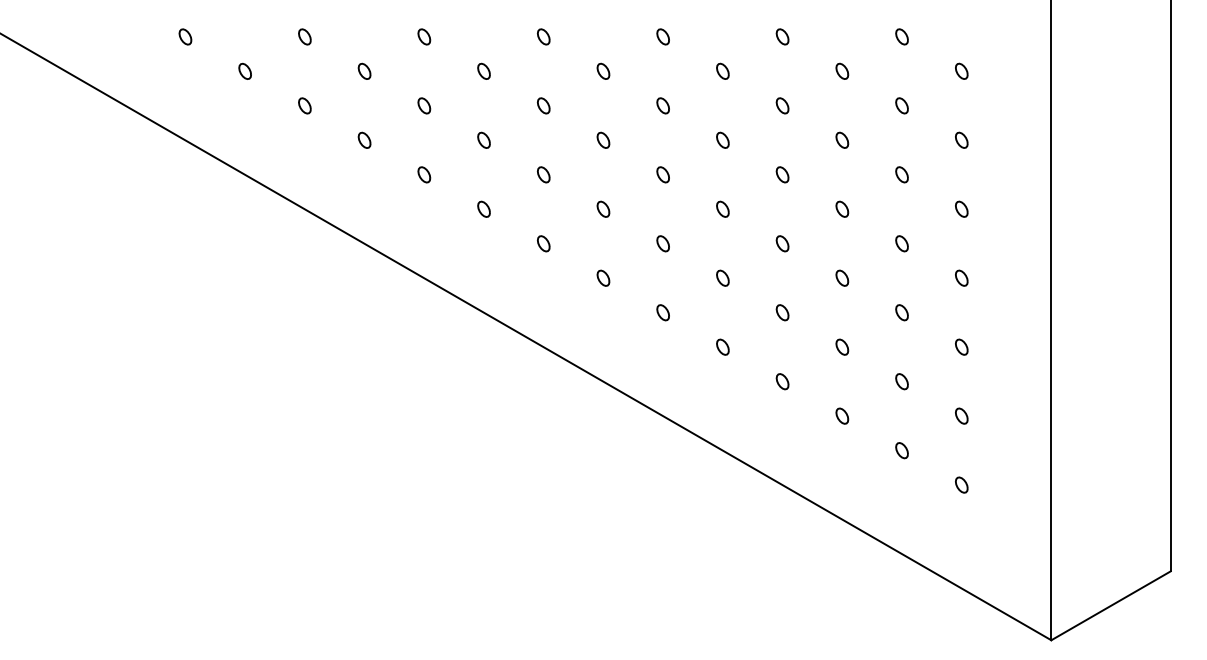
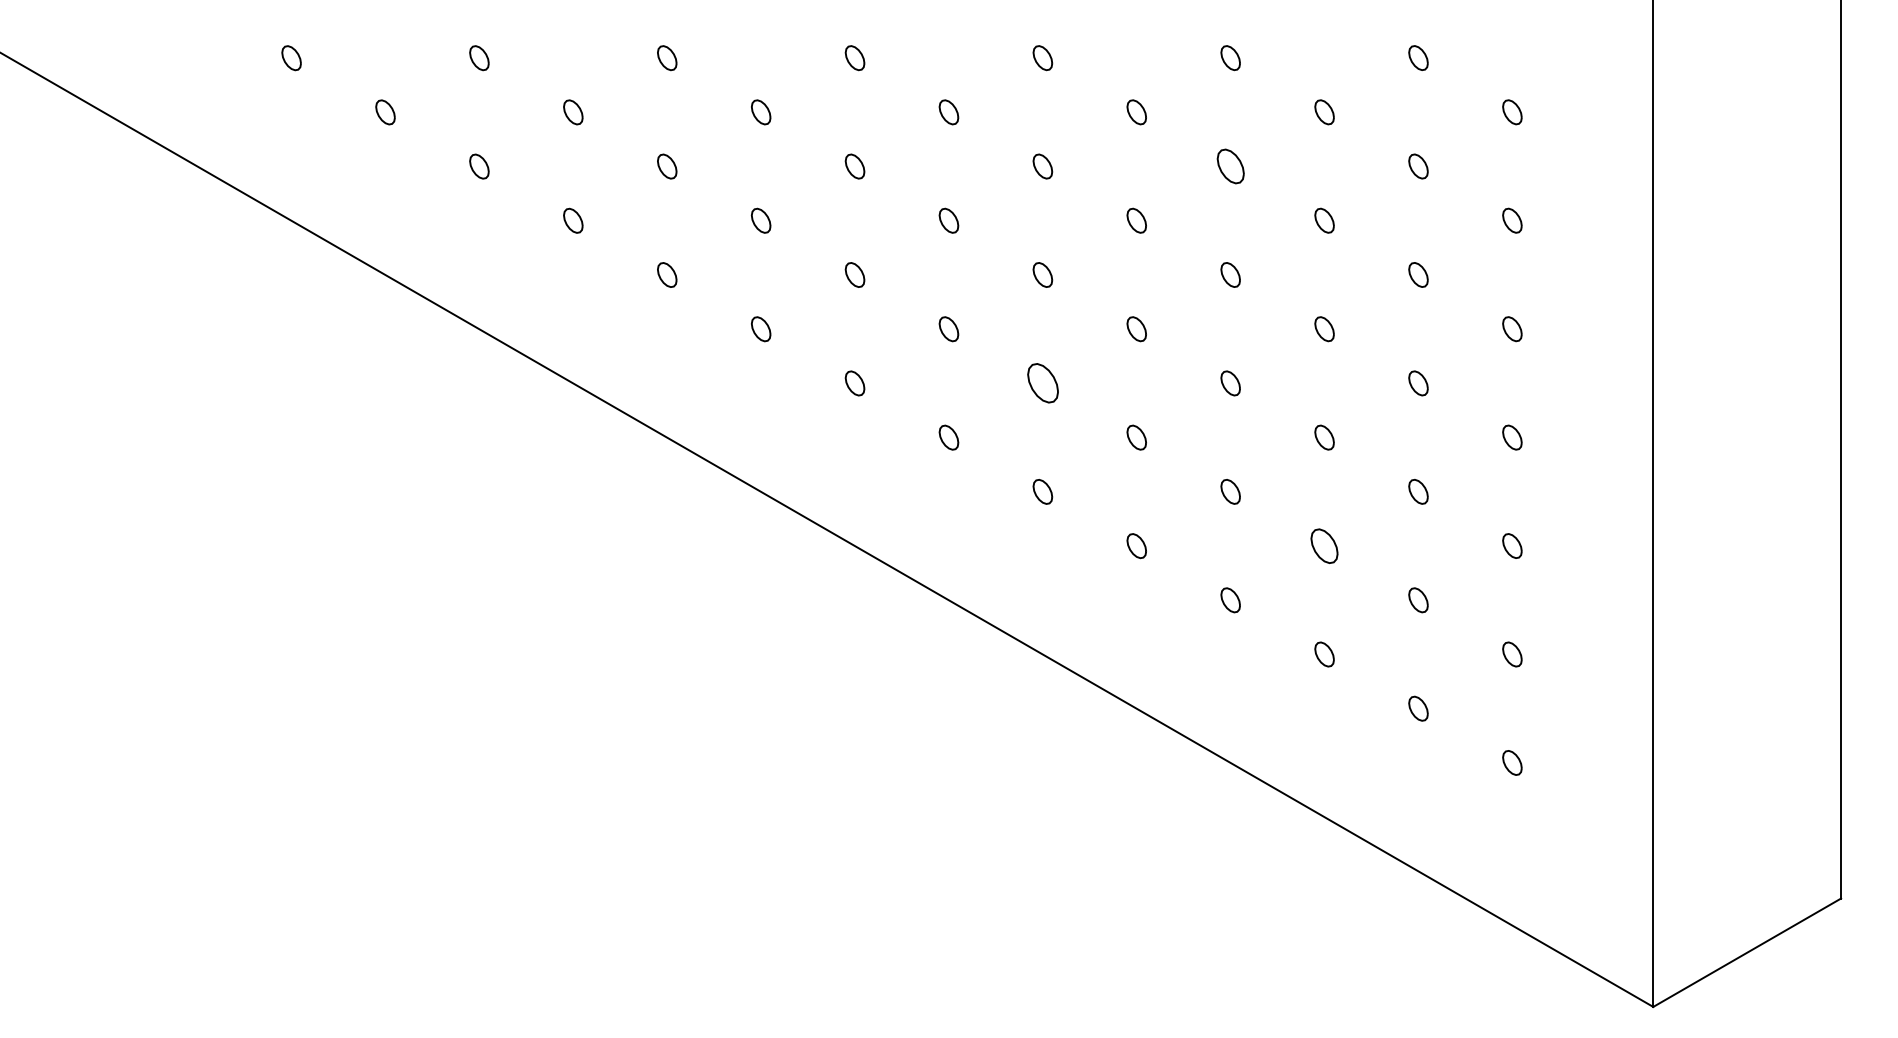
part: (782, 105) -> (1230, 165), size x1.4
part: (662, 243) -> (1041, 382), size x1.6
part: (842, 346) -> (1324, 544), size x1.4

